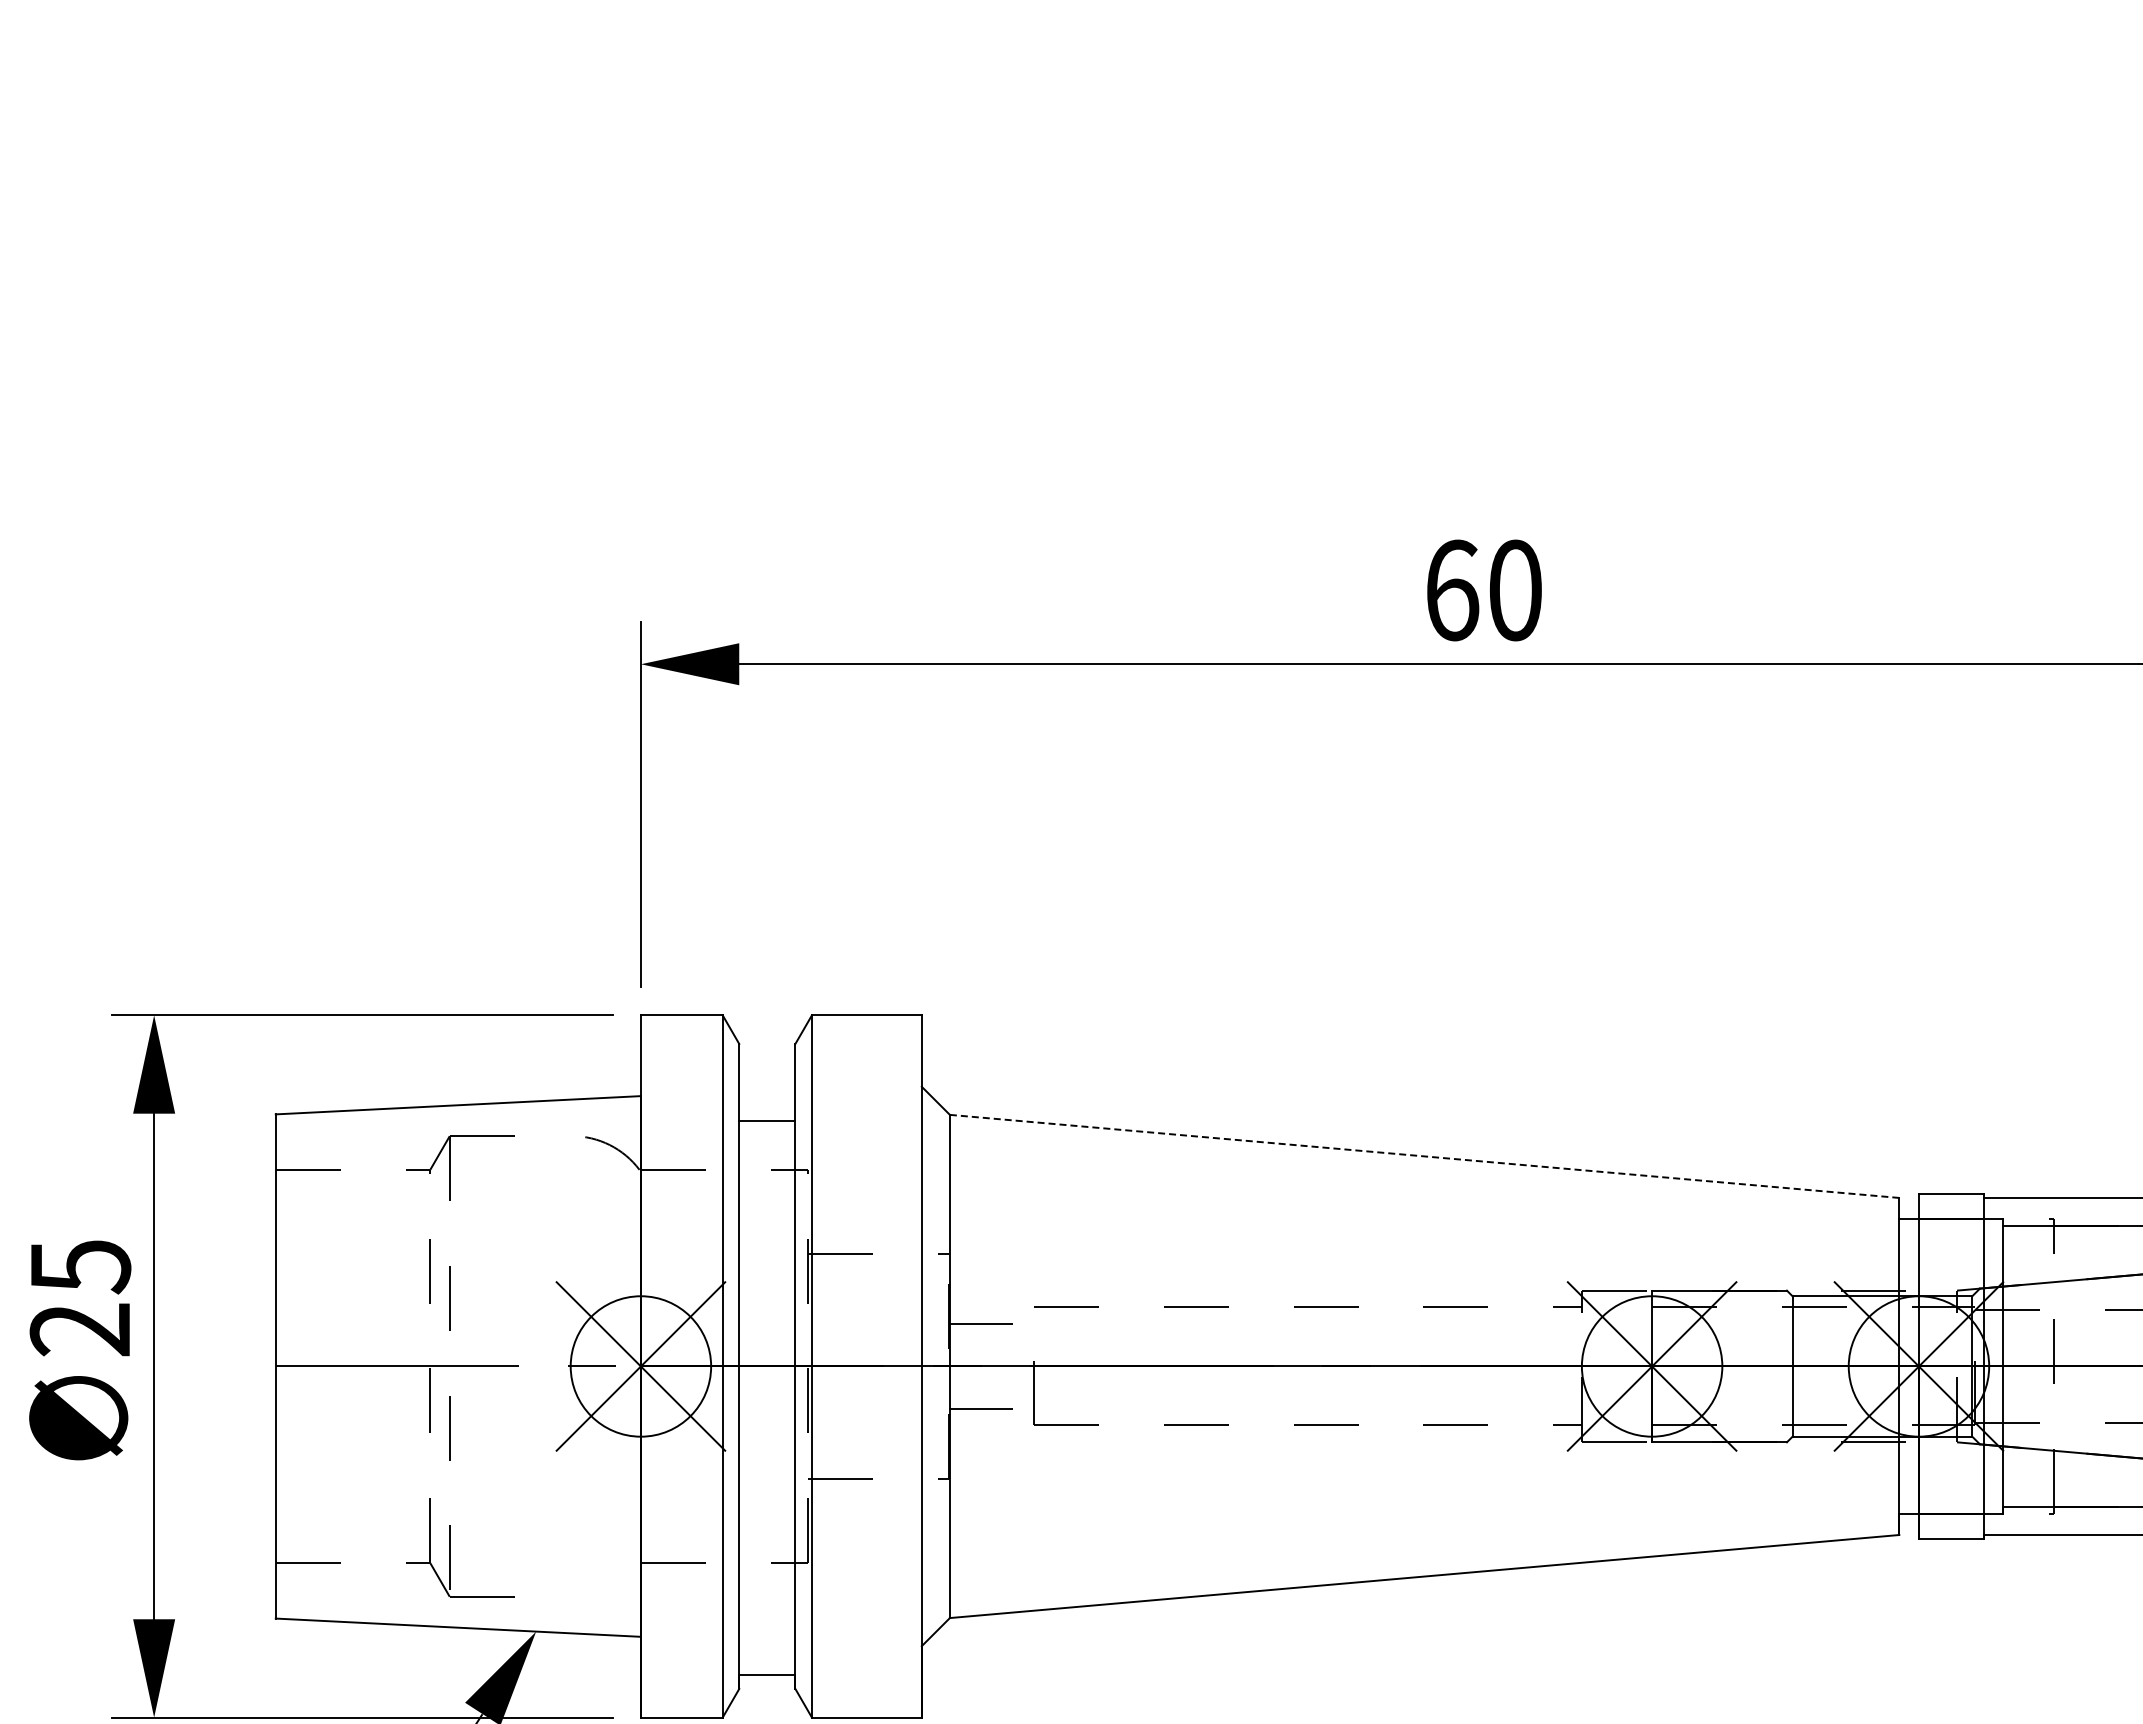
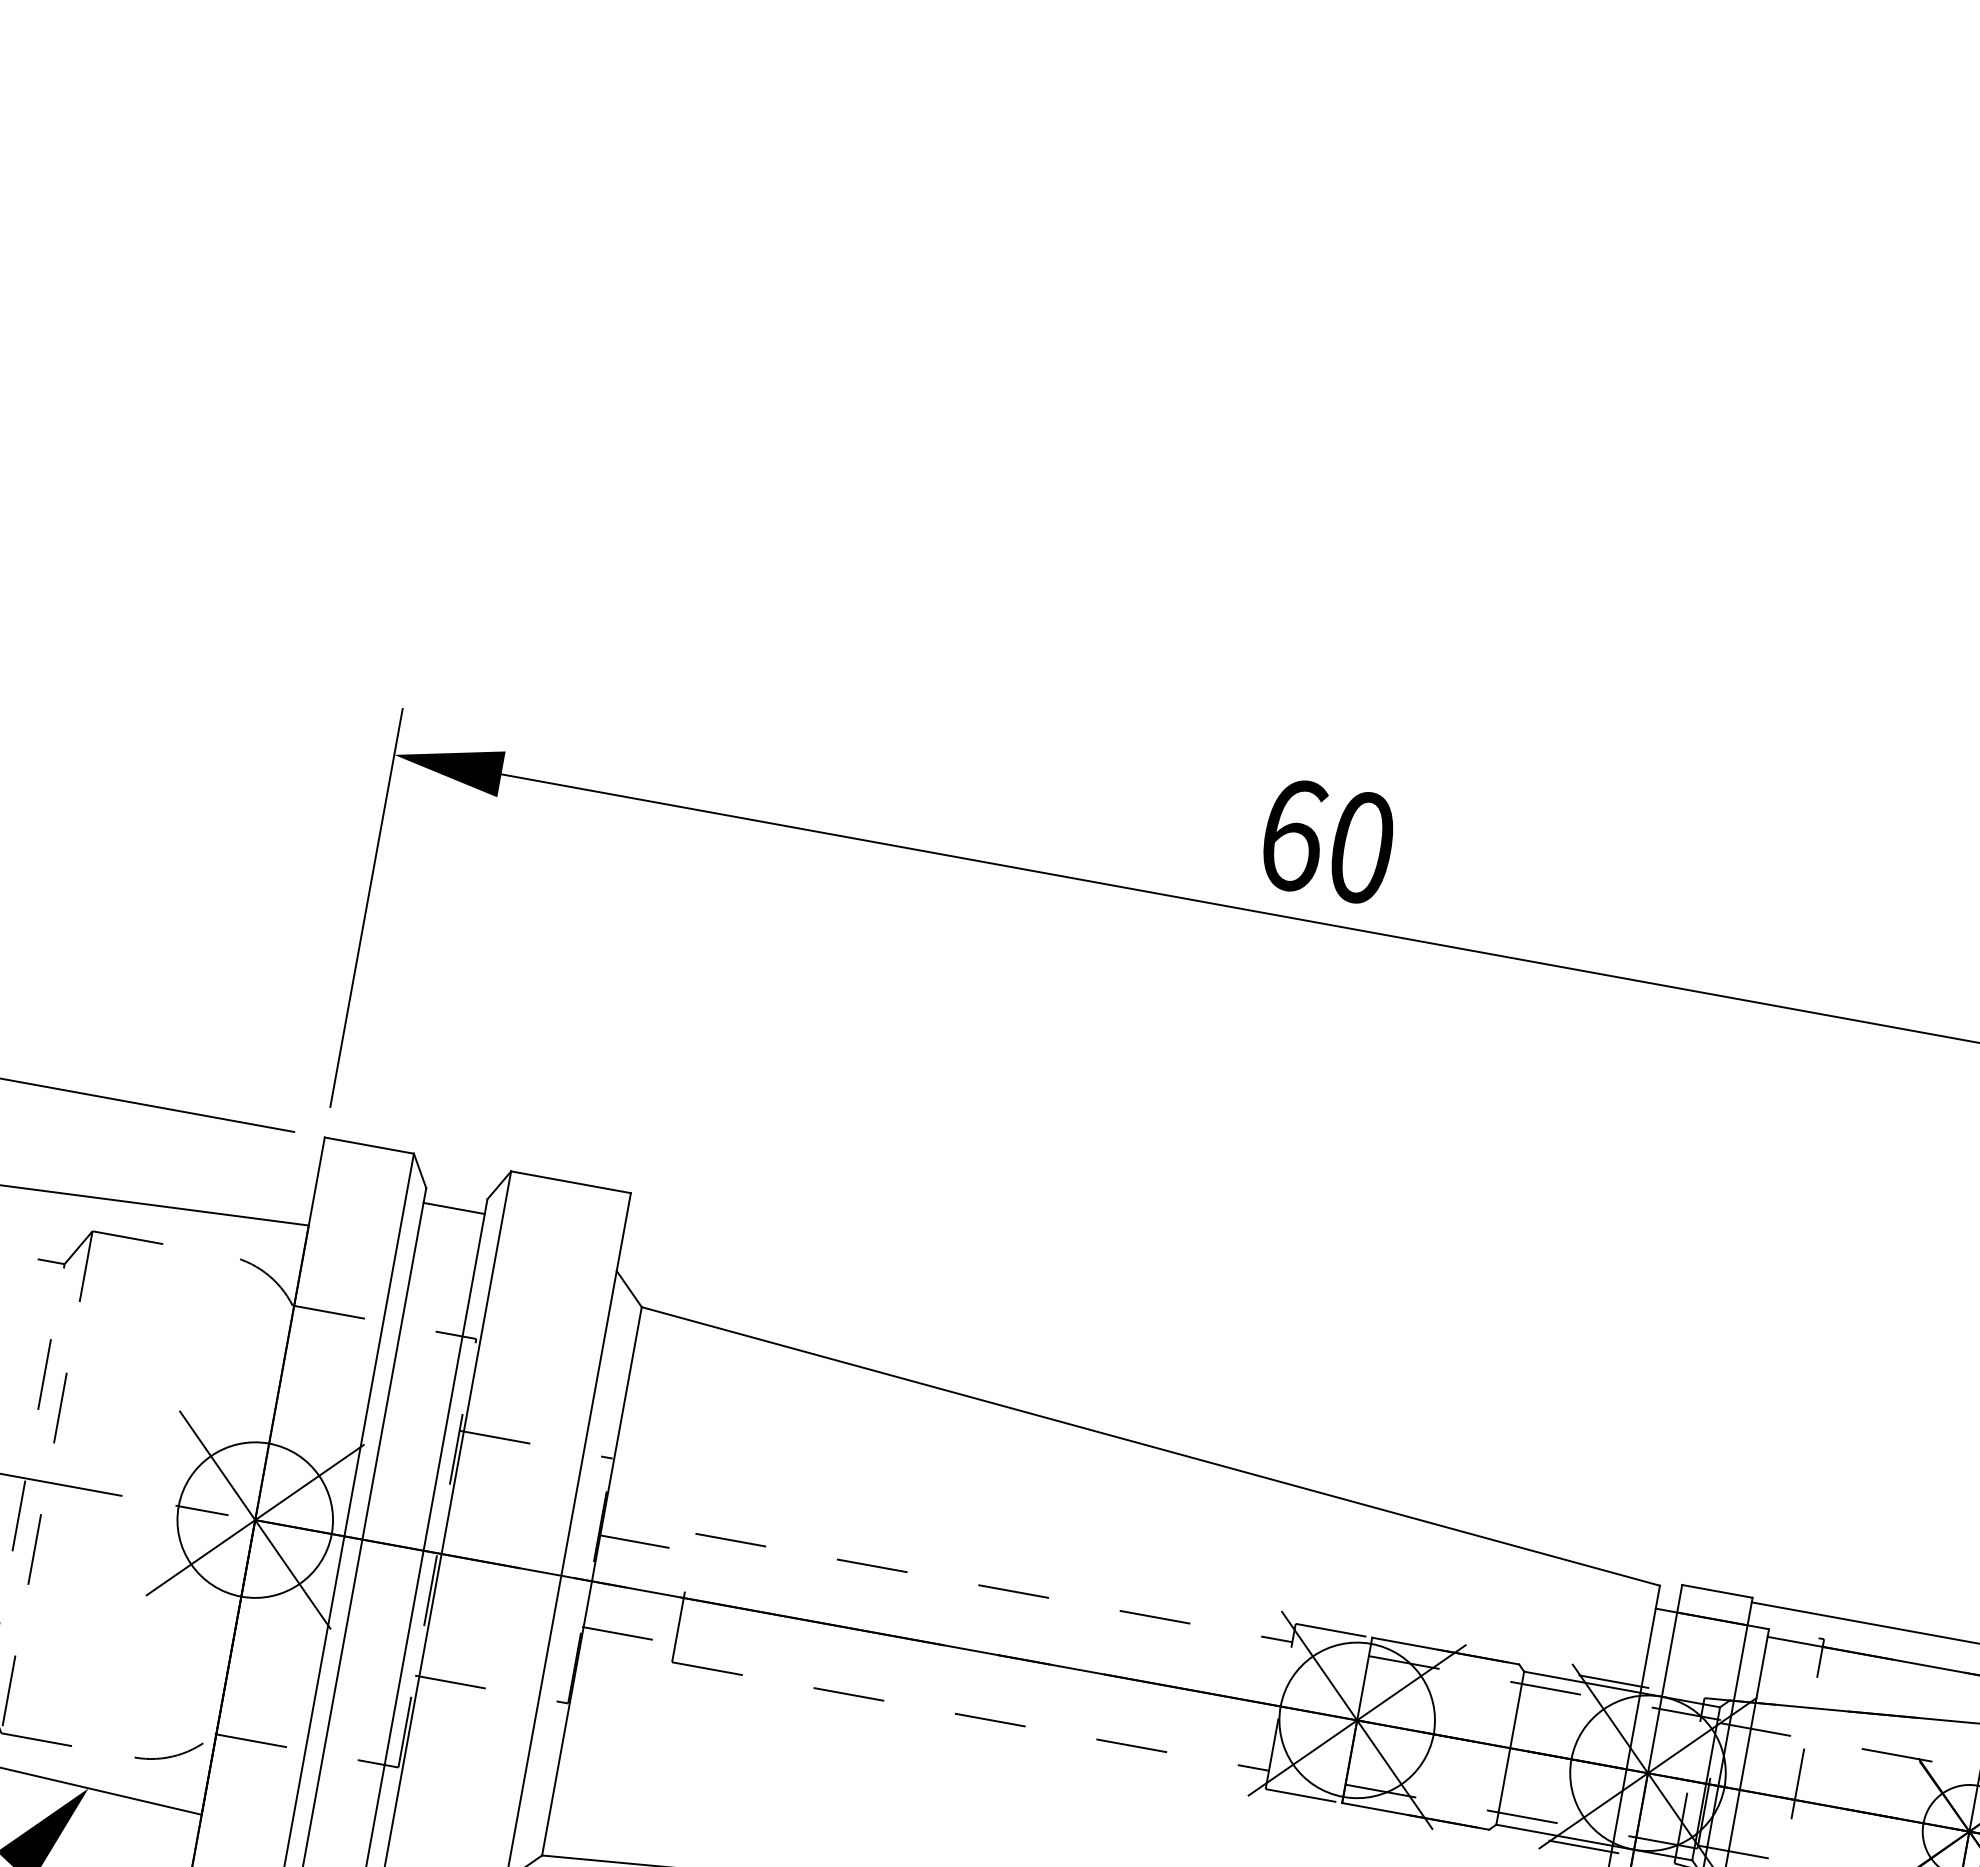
line: (767, 1120) -> (454, 1208), moved
line: (1424, 1156) -> (1150, 1446), dashed -> solid
arc: (603, 1589) -> (170, 1755), added

